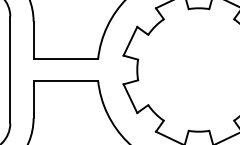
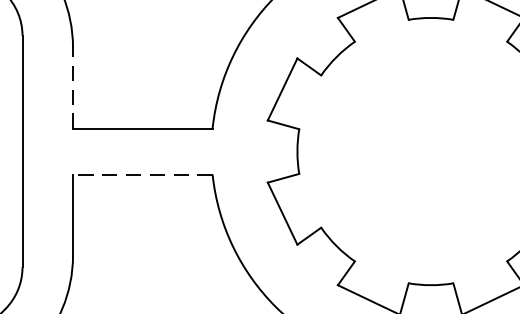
line: (33, 40) -> (72, 87), solid -> dashed
line: (65, 80) -> (141, 174), solid -> dashed

